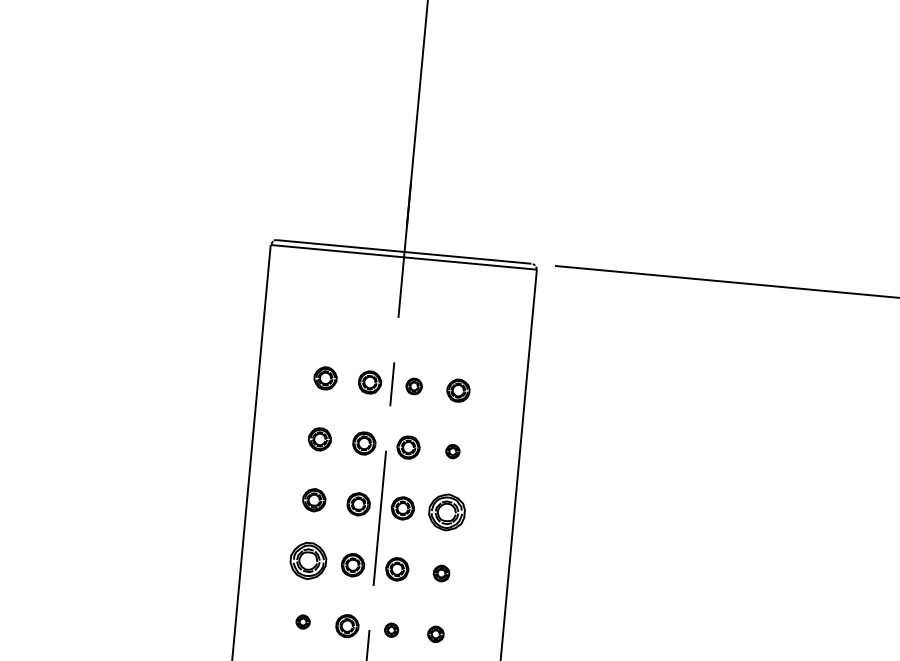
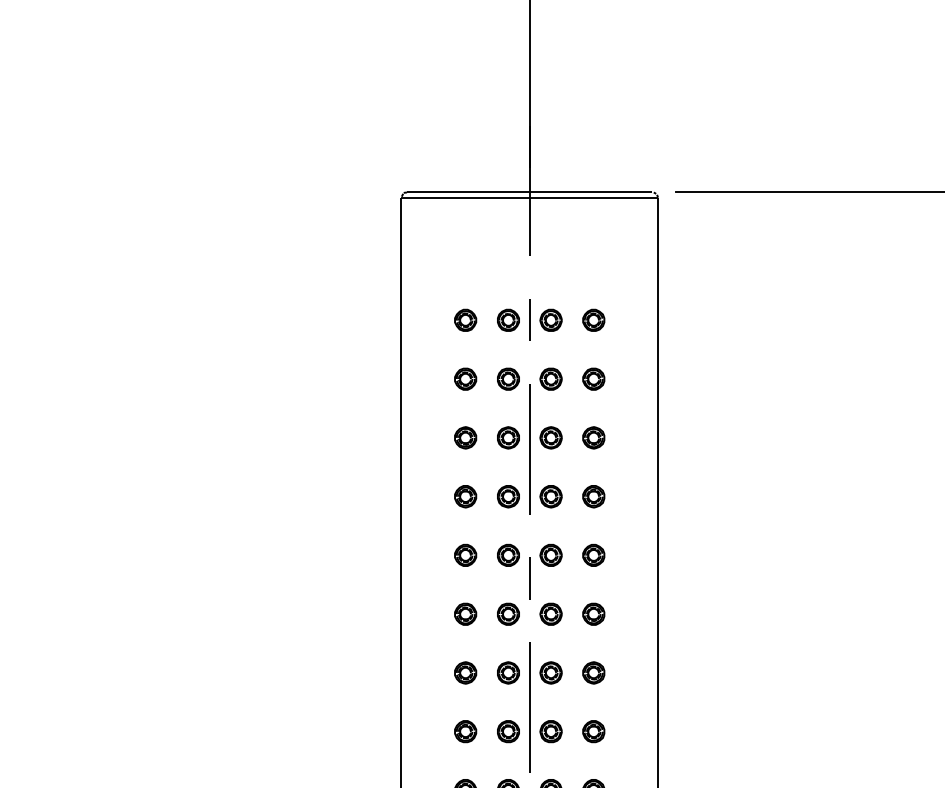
part: (413, 385) -> (550, 319), size x1.43
part: (452, 450) -> (593, 378), size x1.67
part: (446, 512) -> (593, 437), size x0.62
part: (308, 560) -> (465, 496), size x0.62
part: (441, 573) -> (593, 496), size x1.43
part: (302, 622) -> (465, 555), size x1.67
part: (390, 630) -> (550, 555), size x1.67
part: (435, 634) -> (593, 555), size x1.43

